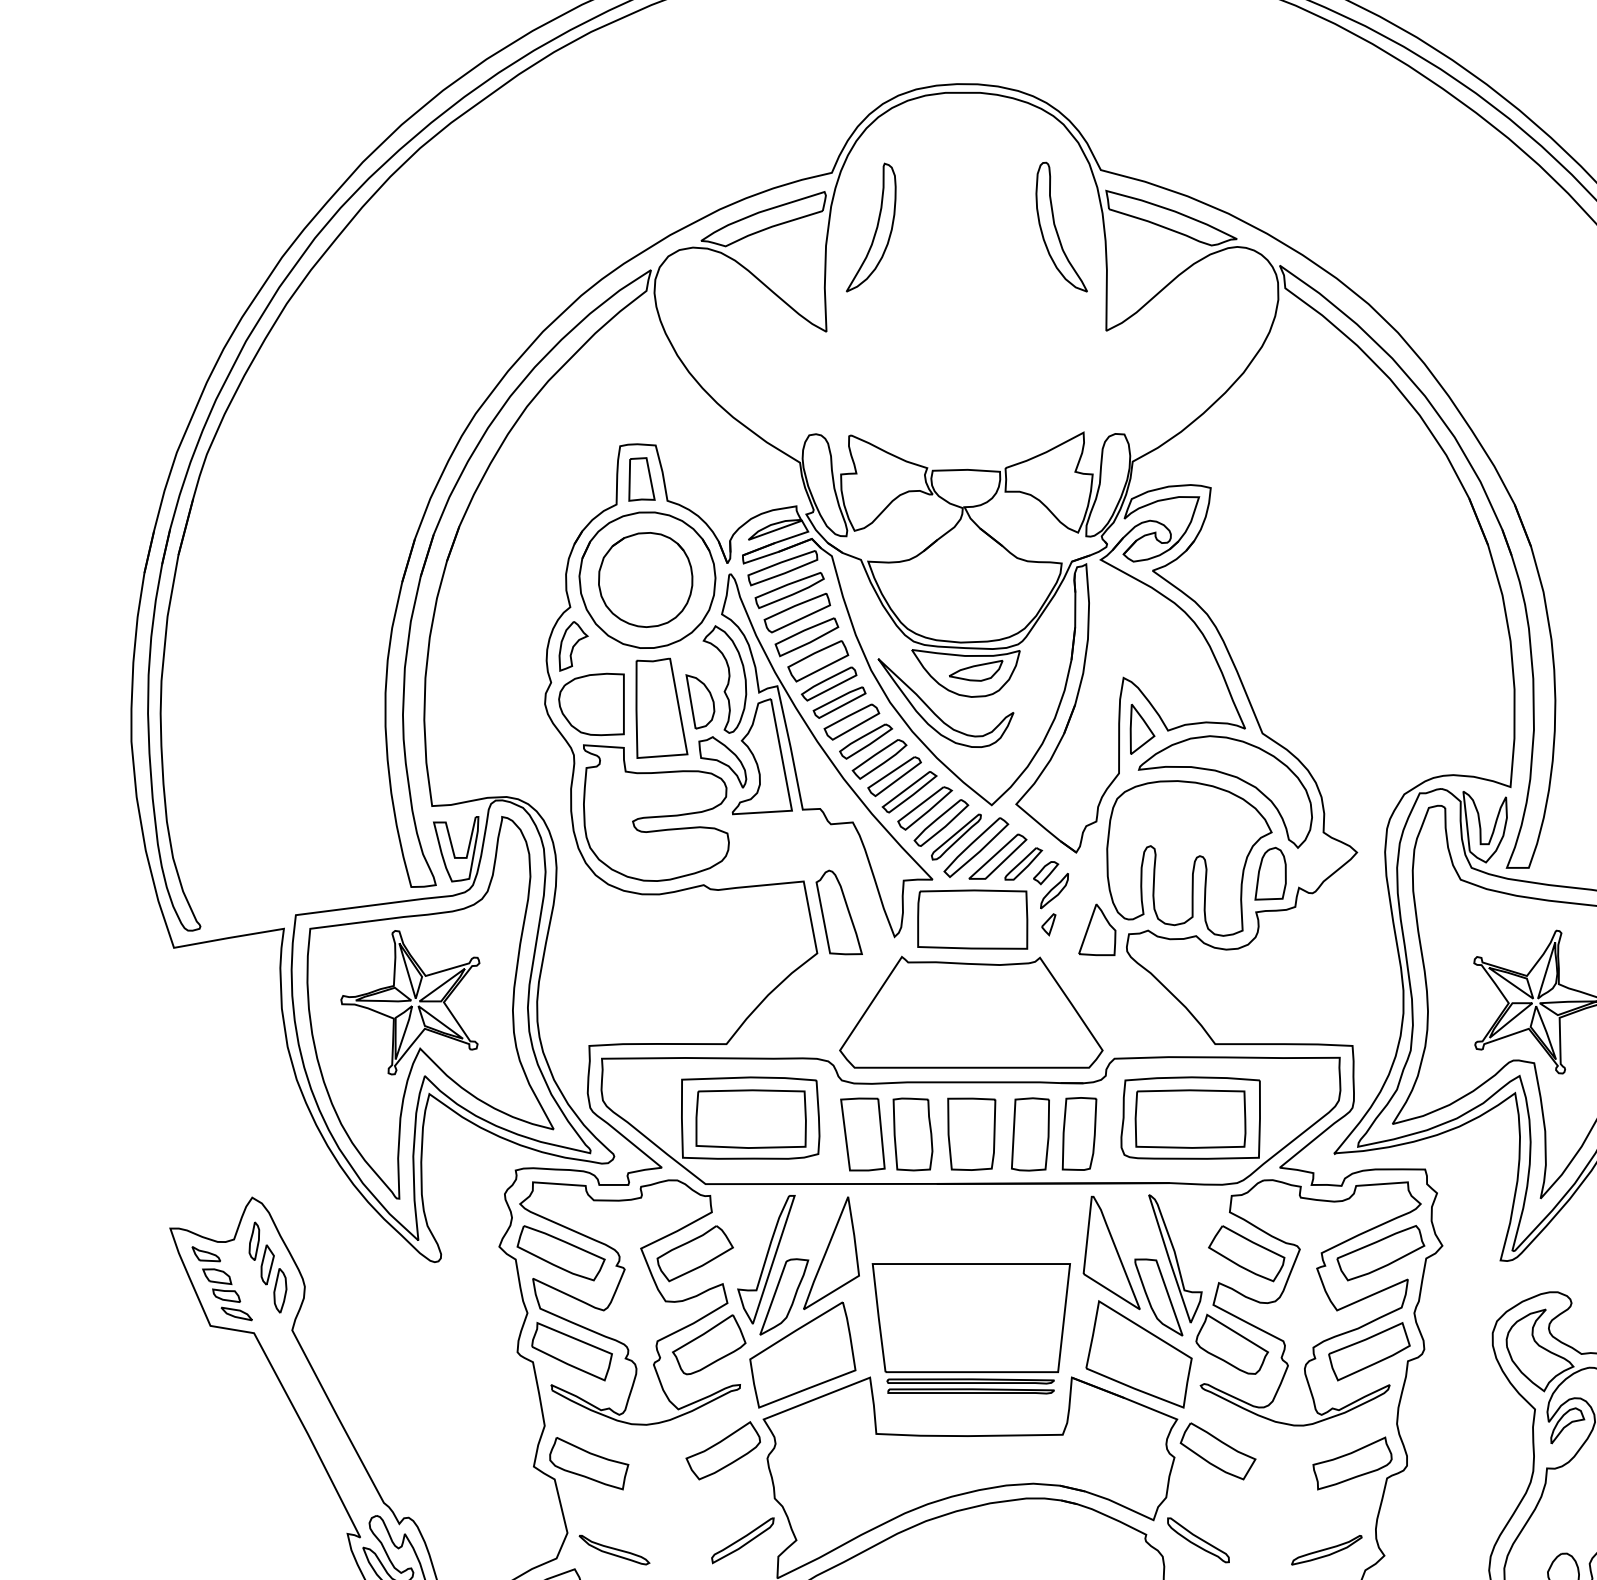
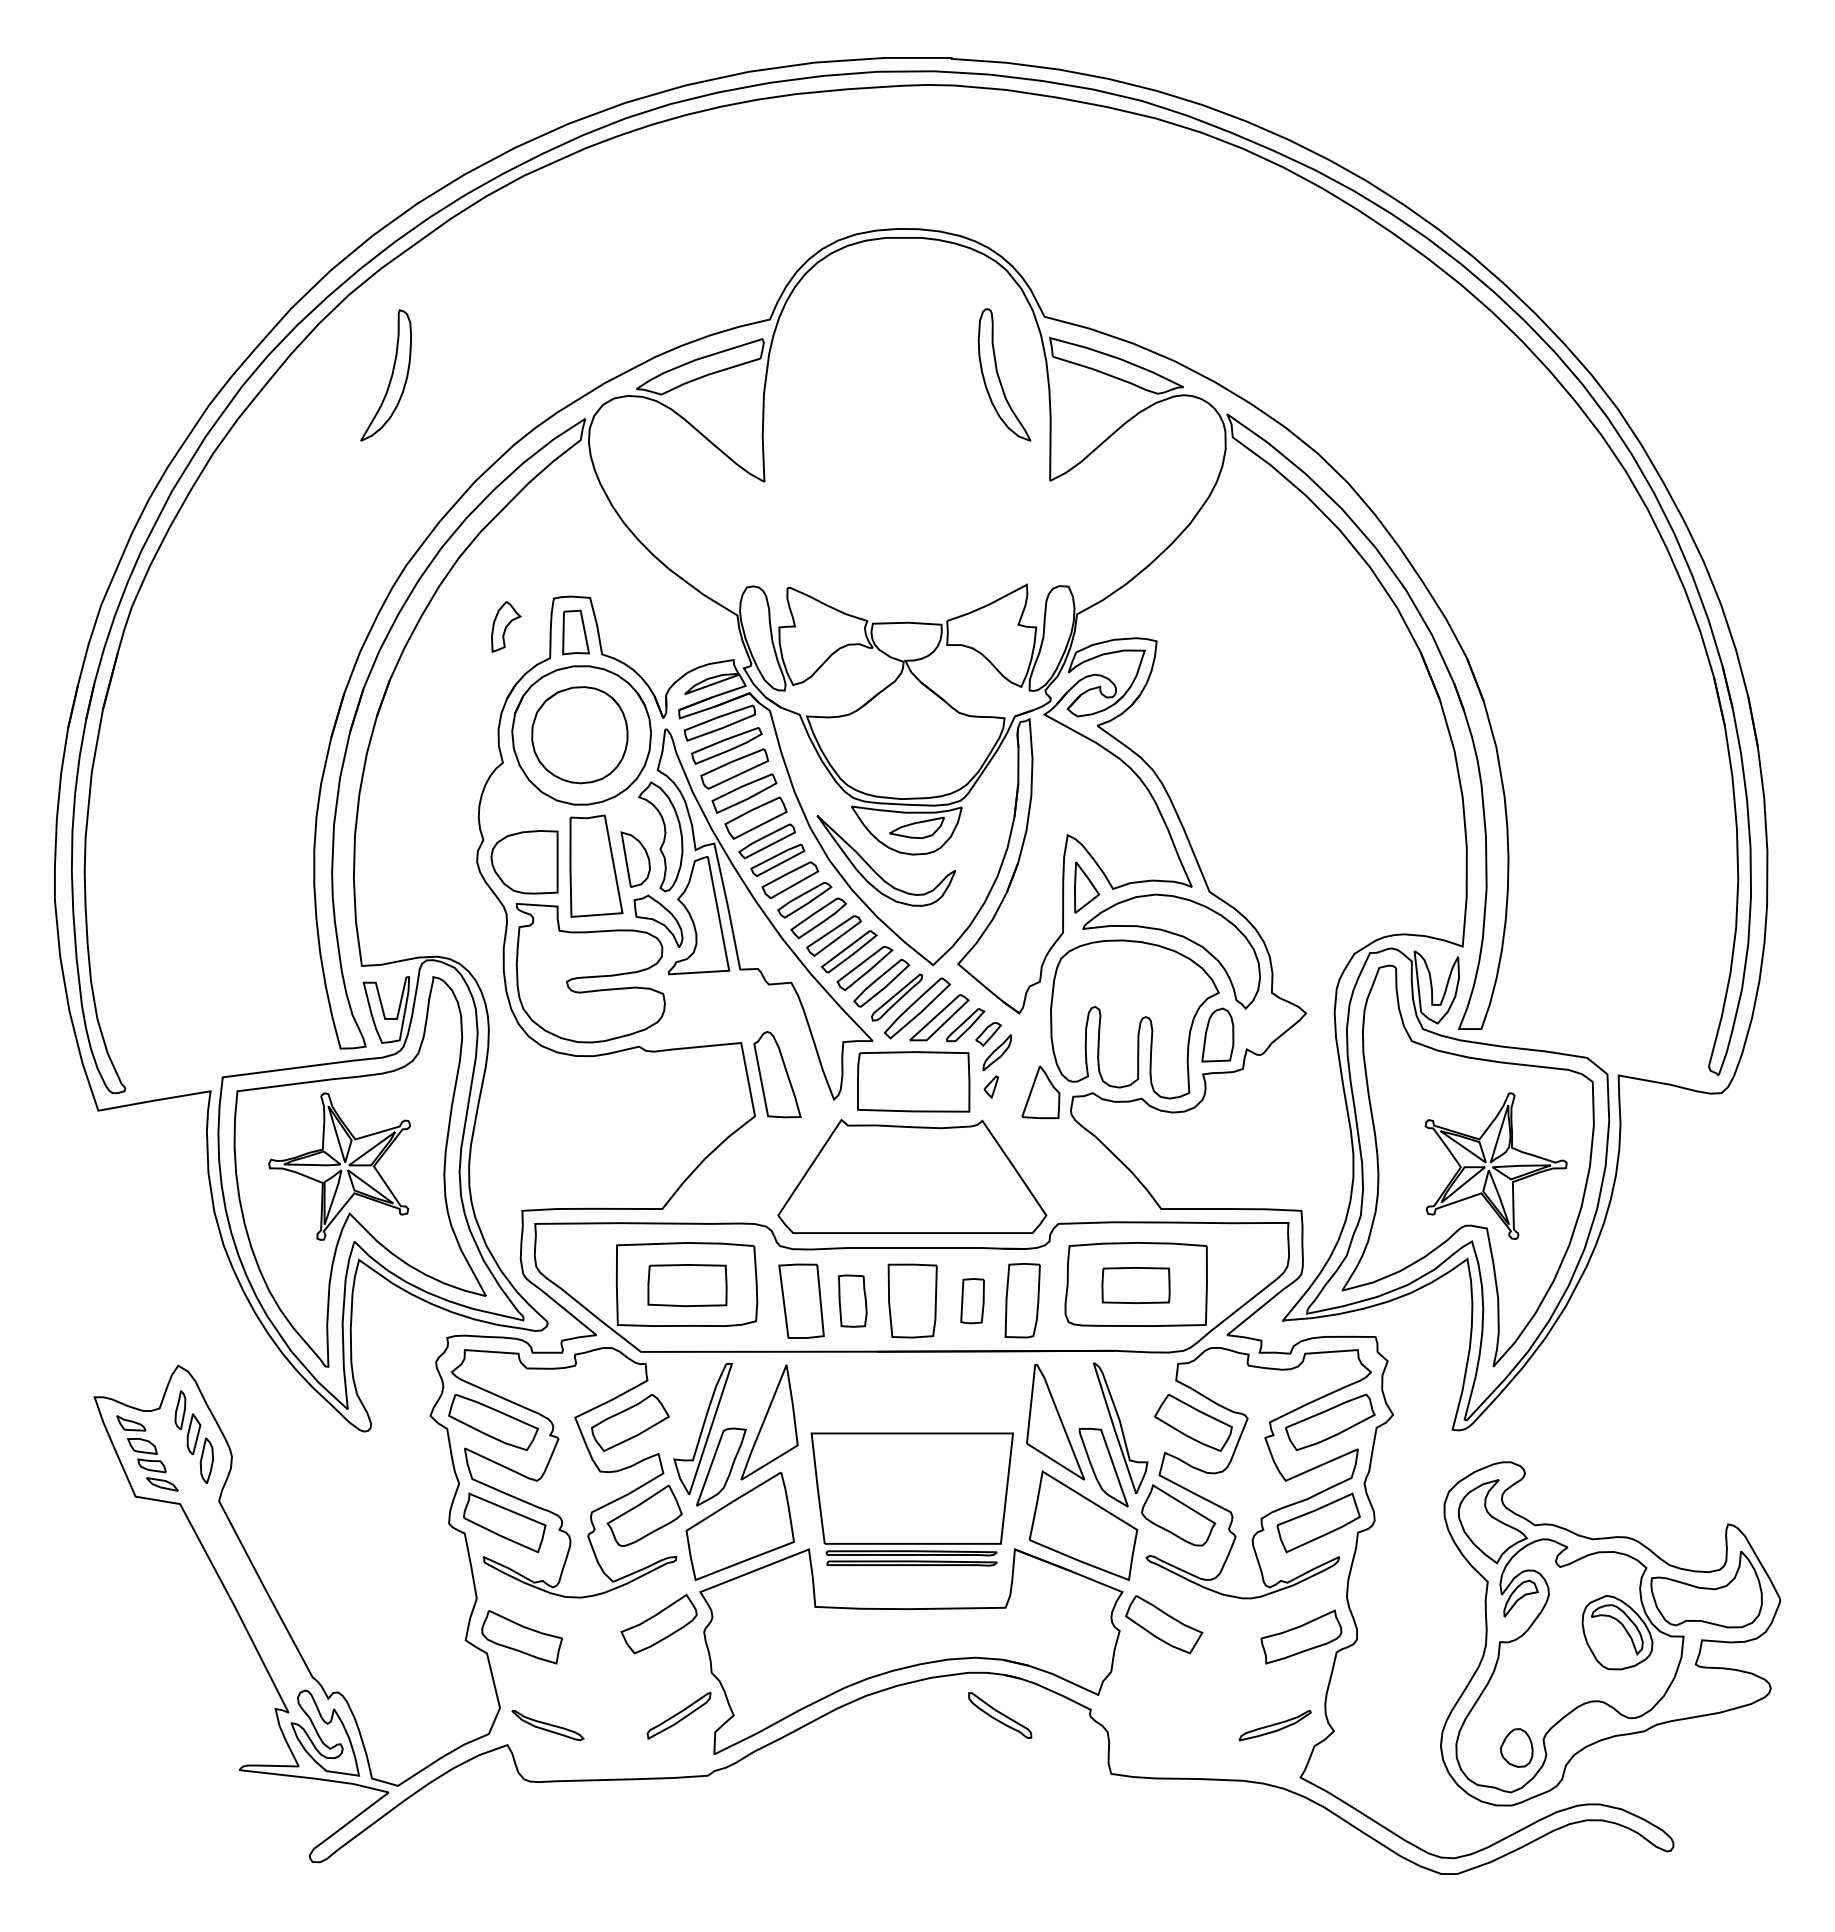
part: (870, 227) -> (385, 375), moved
part: (573, 645) -> (506, 626), moved
part: (751, 1119) -> (687, 1285), size x0.7
part: (1189, 1119) -> (1135, 1285), size x0.6
part: (912, 1133) -> (852, 1300), size x0.7
part: (1030, 1133) -> (972, 1300), size x0.6
part: (1198, 1540) -> (1000, 1715), moved

